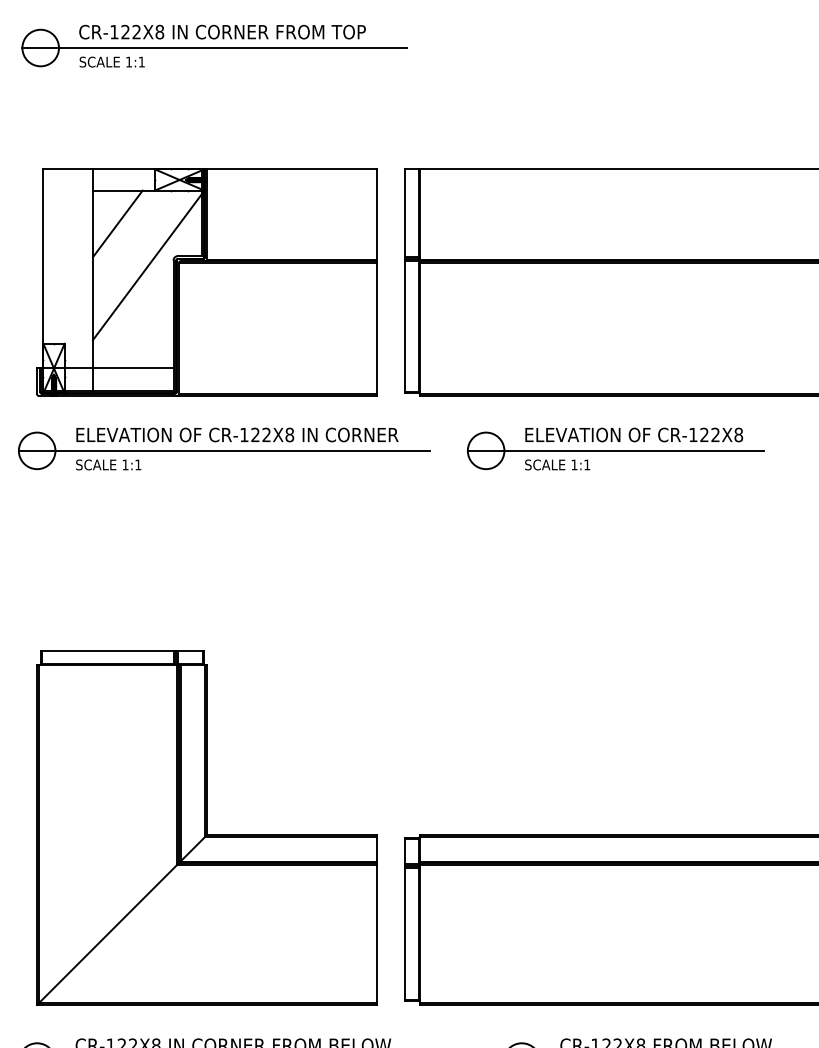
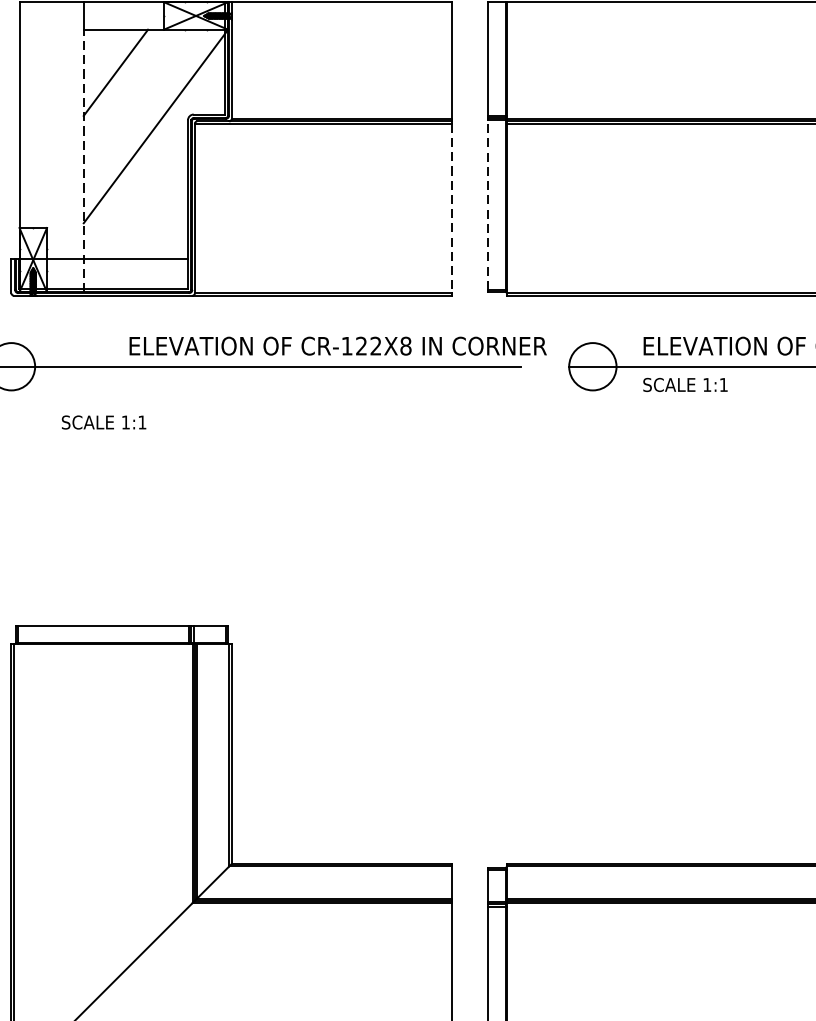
line: (92, 291) -> (83, 160), solid -> dashed
line: (405, 326) -> (488, 205), solid -> dashed
line: (377, 328) -> (452, 208), solid -> dashed
text: (237, 434) -> (338, 345), moved
text: (108, 464) -> (103, 421), moved

